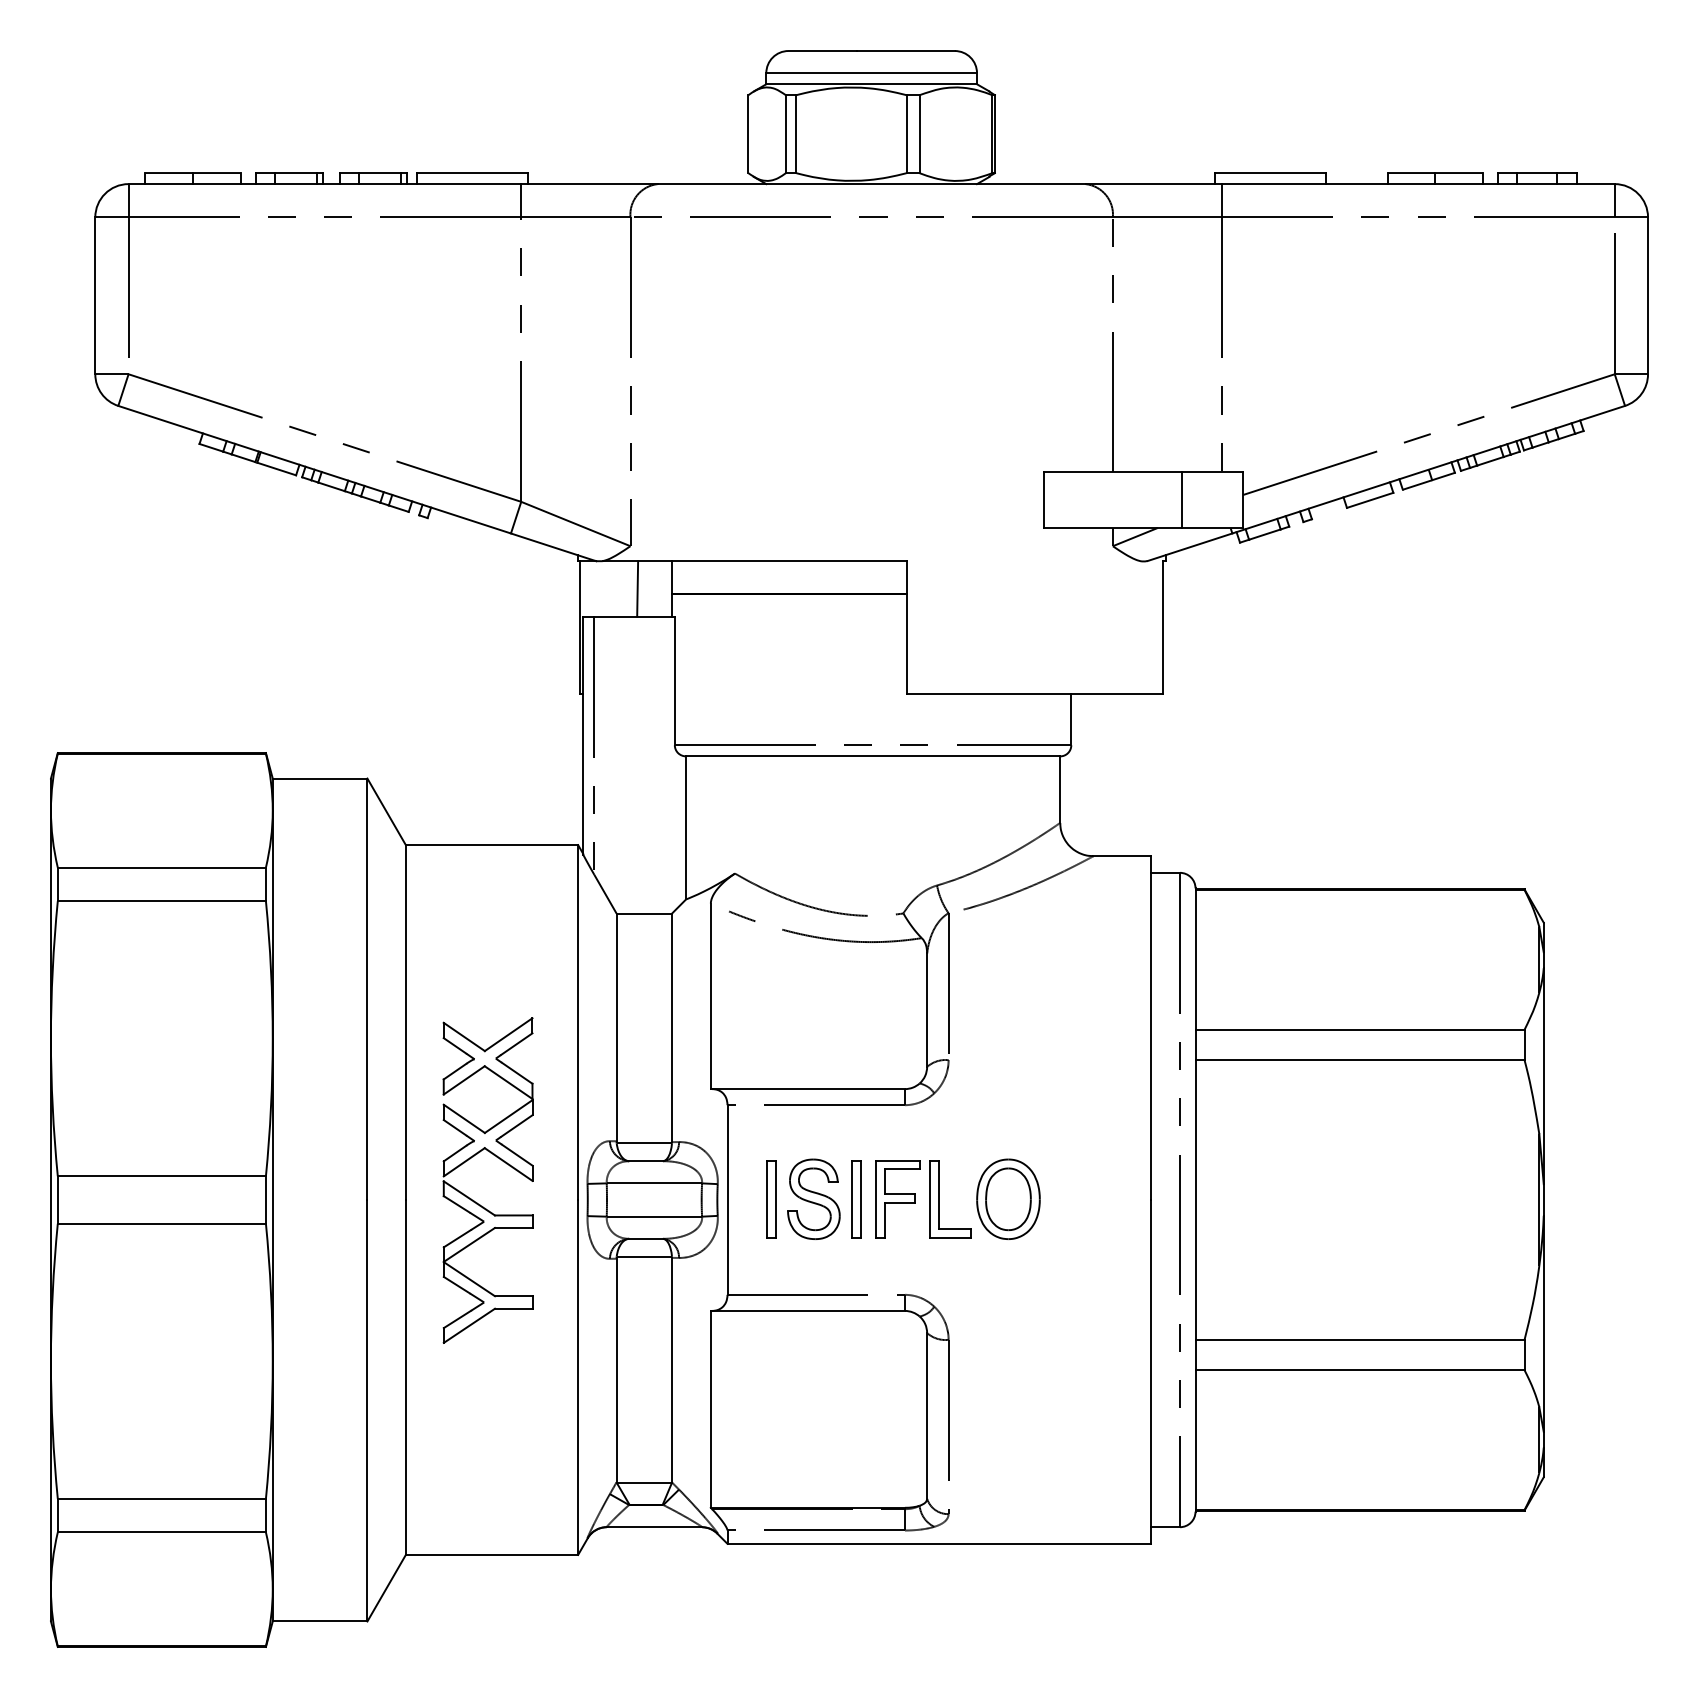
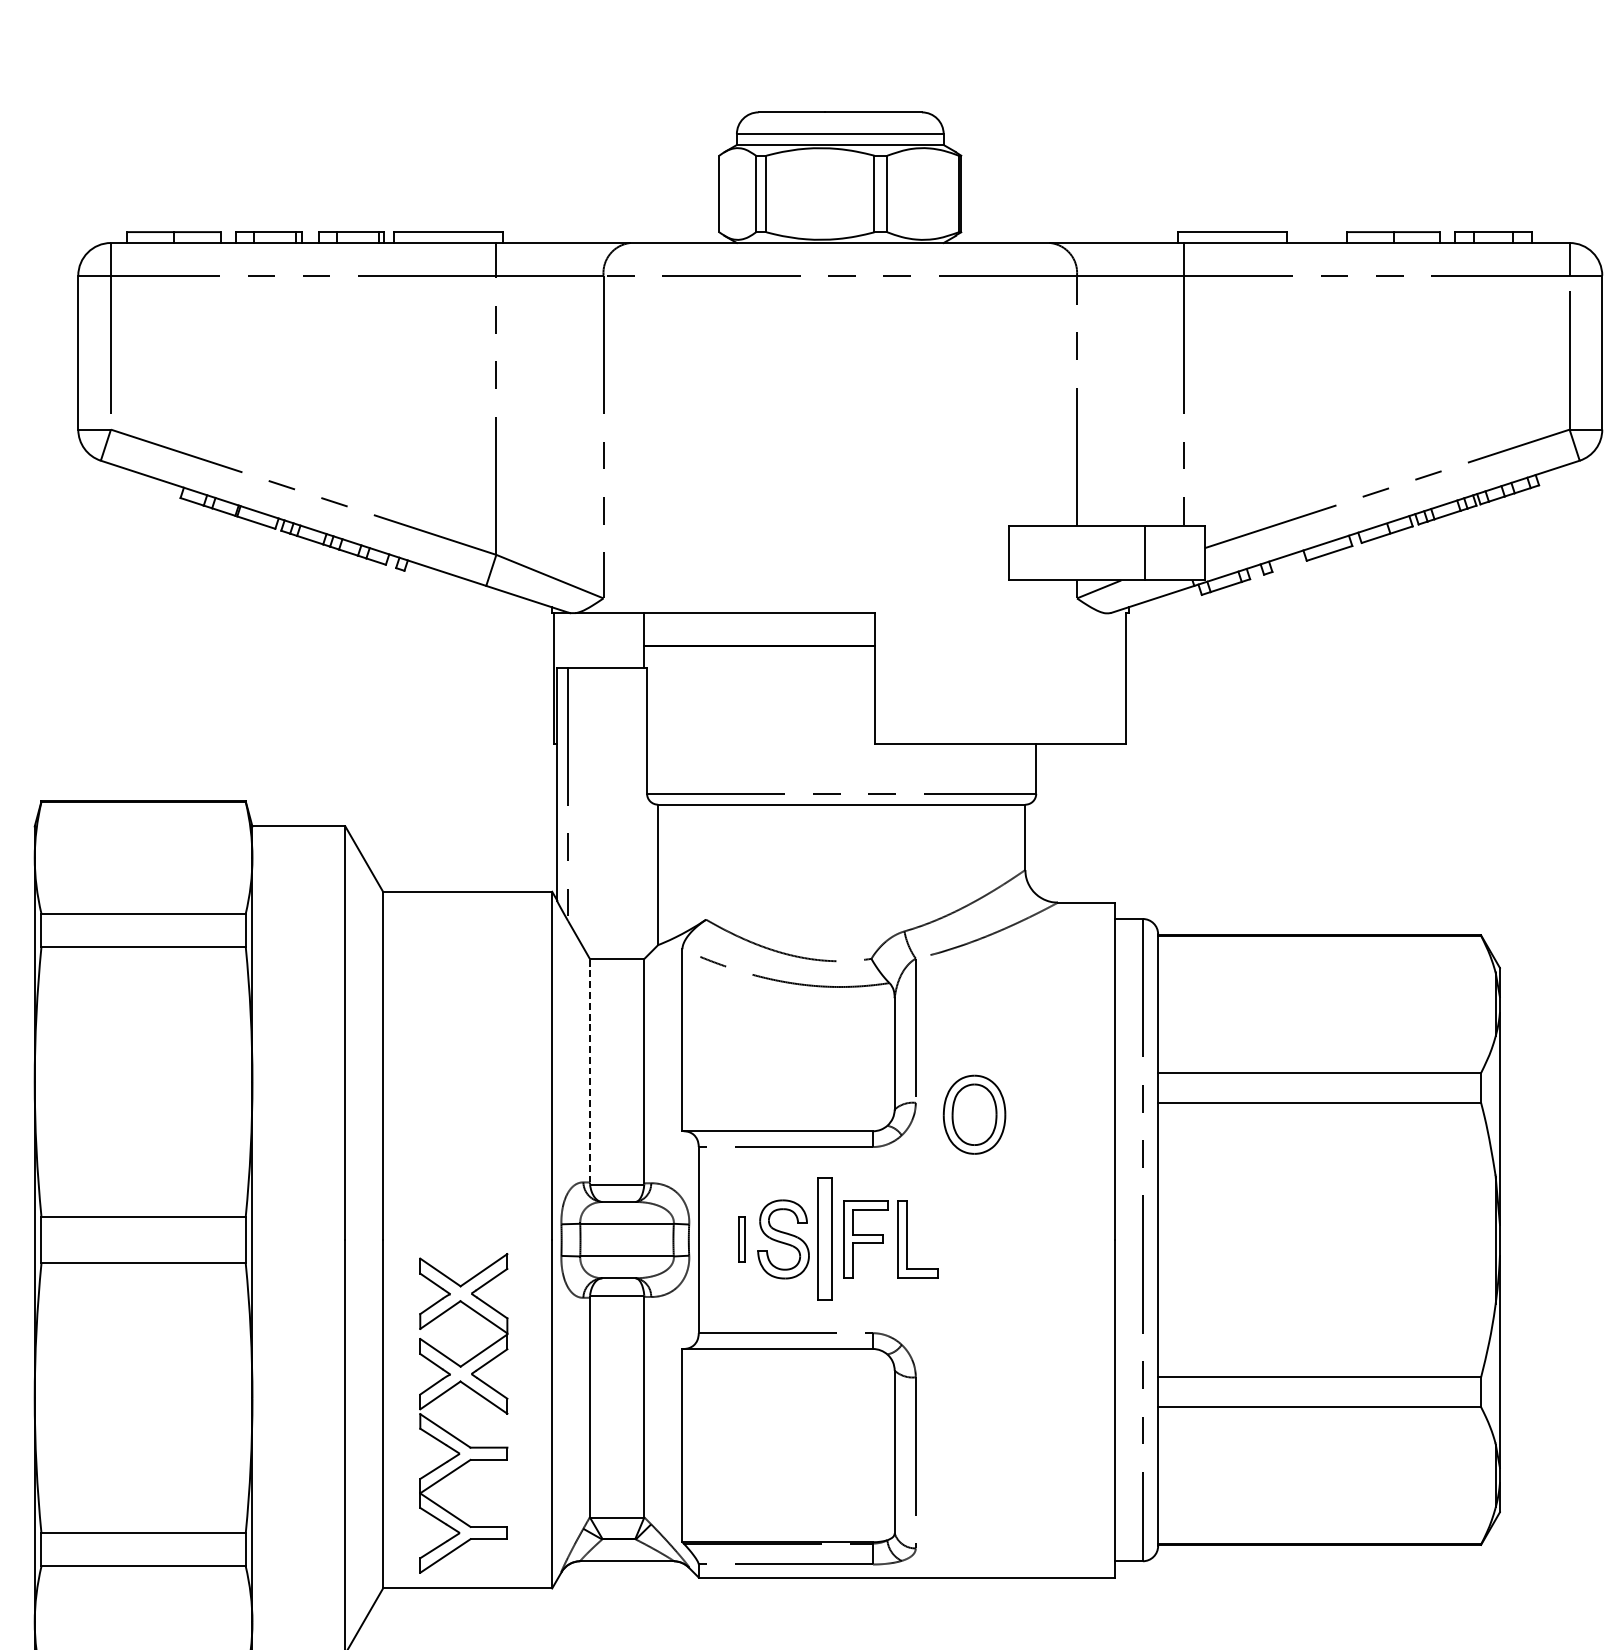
line: (637, 588) -> (610, 639), removed
line: (616, 1027) -> (589, 1070), solid -> dashed
part: (500, 1160) -> (475, 1393), moved
part: (1008, 1198) -> (974, 1113), moved
part: (771, 1199) -> (741, 1239), size x0.6
part: (856, 1199) -> (825, 1239), size x1.6

